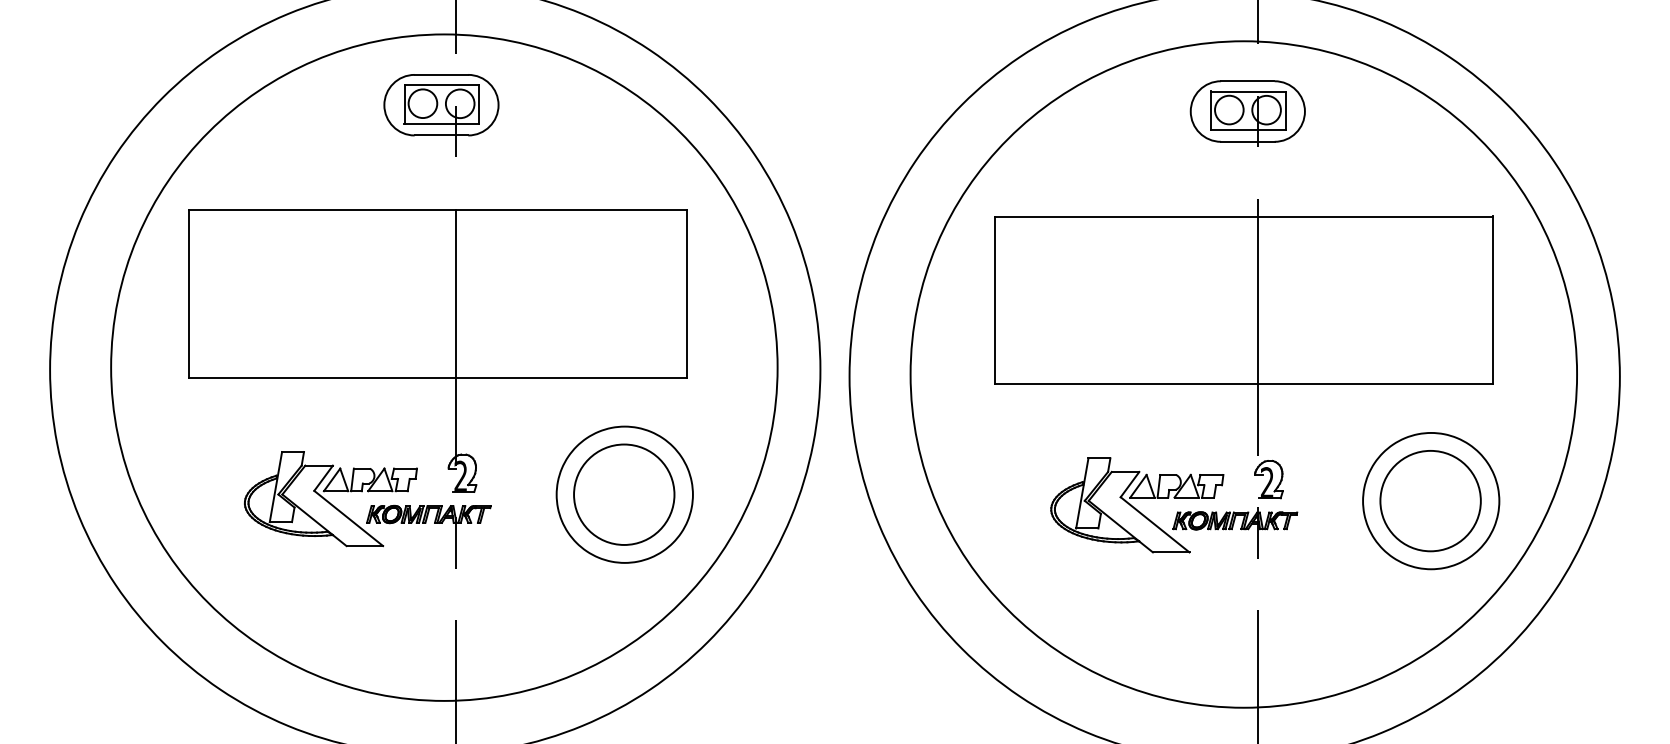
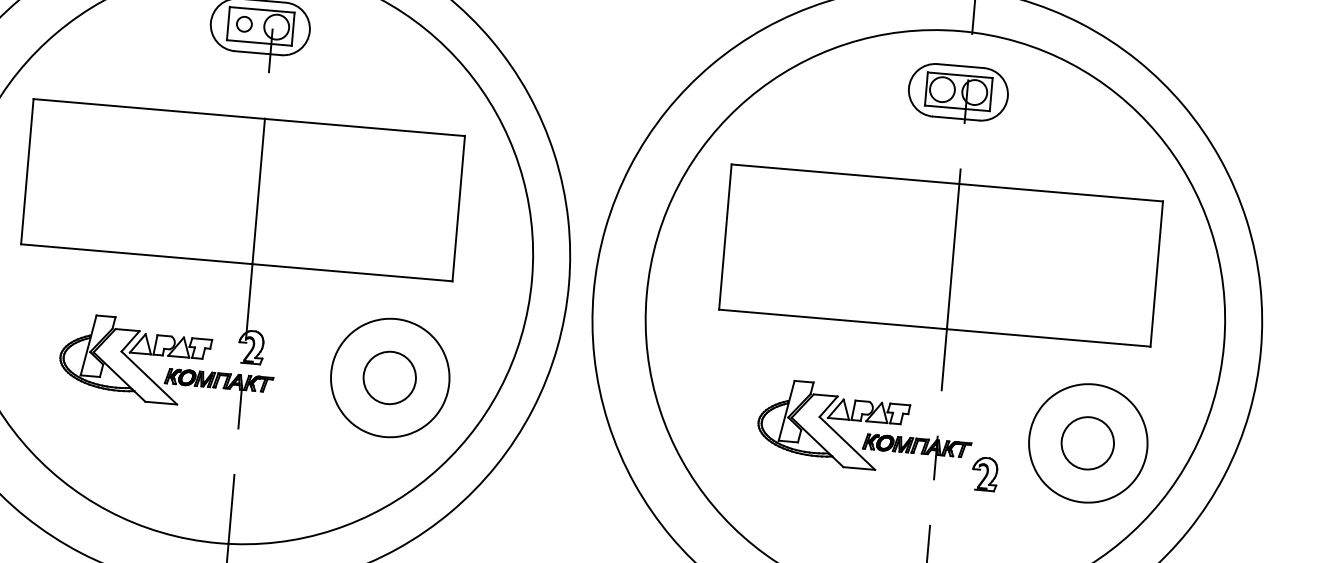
circle: (422, 103) -> (244, 24), size x0.6
part: (1268, 479) -> (984, 474), moved
circle: (624, 494) -> (390, 377), size x0.6
circle: (1430, 500) -> (1087, 442), size x0.6

